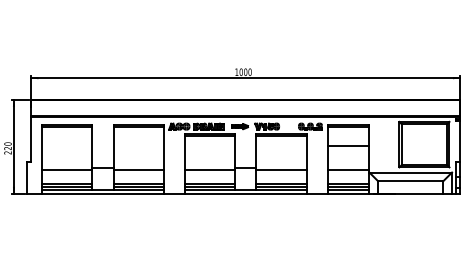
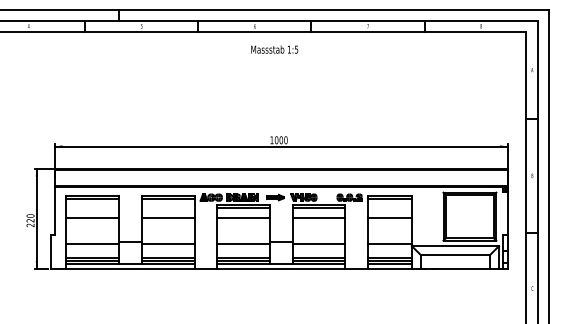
line: (66, 145) -> (92, 217), added
line: (137, 145) -> (167, 217), added
line: (209, 145) -> (243, 217), added
line: (280, 145) -> (318, 217), added

